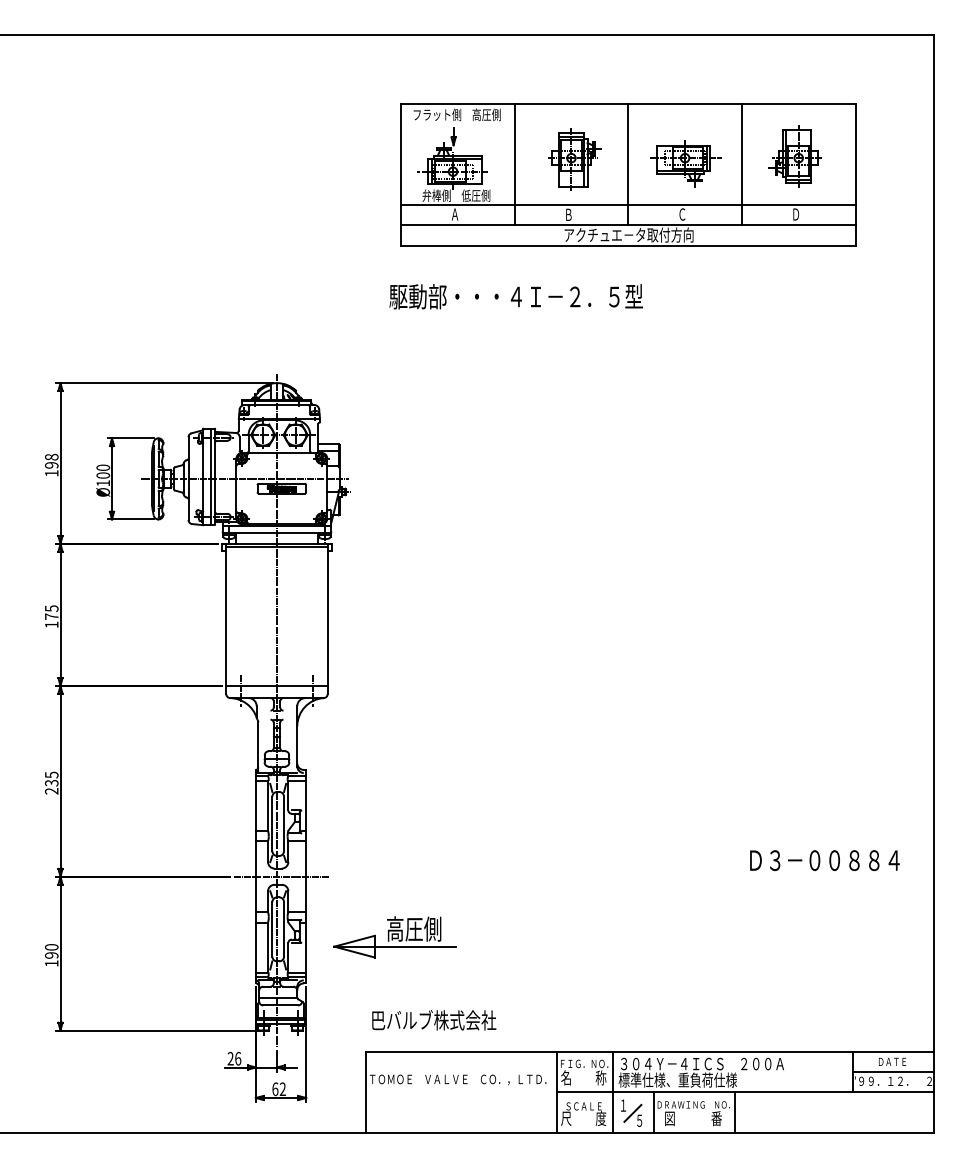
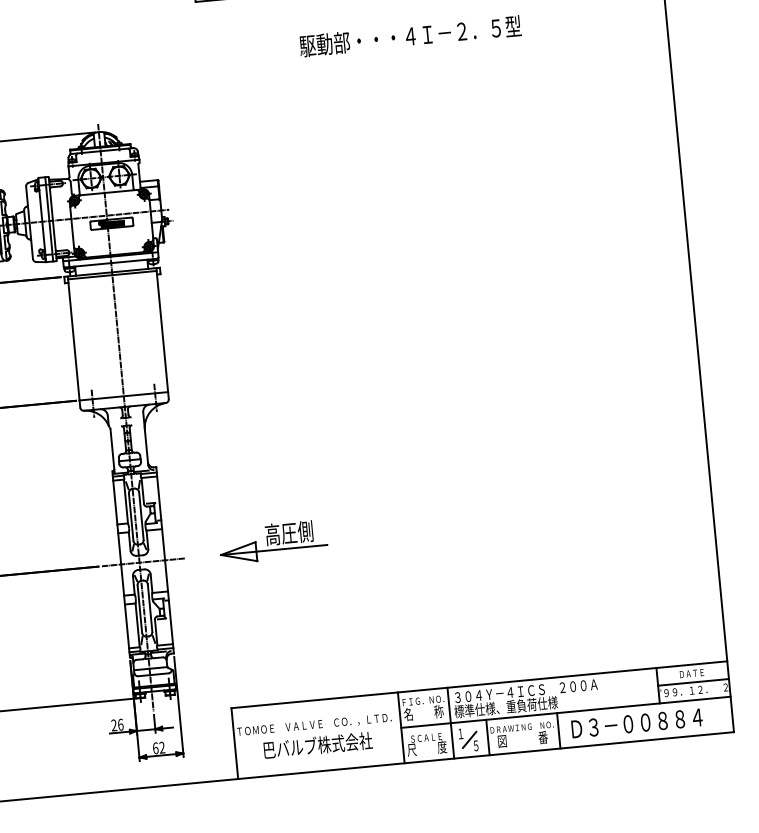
text: (515, 296) -> (409, 36), moved
text: (824, 860) -> (636, 723), moved
part: (394, 937) -> (272, 542), moved
text: (434, 1020) -> (318, 745), moved

